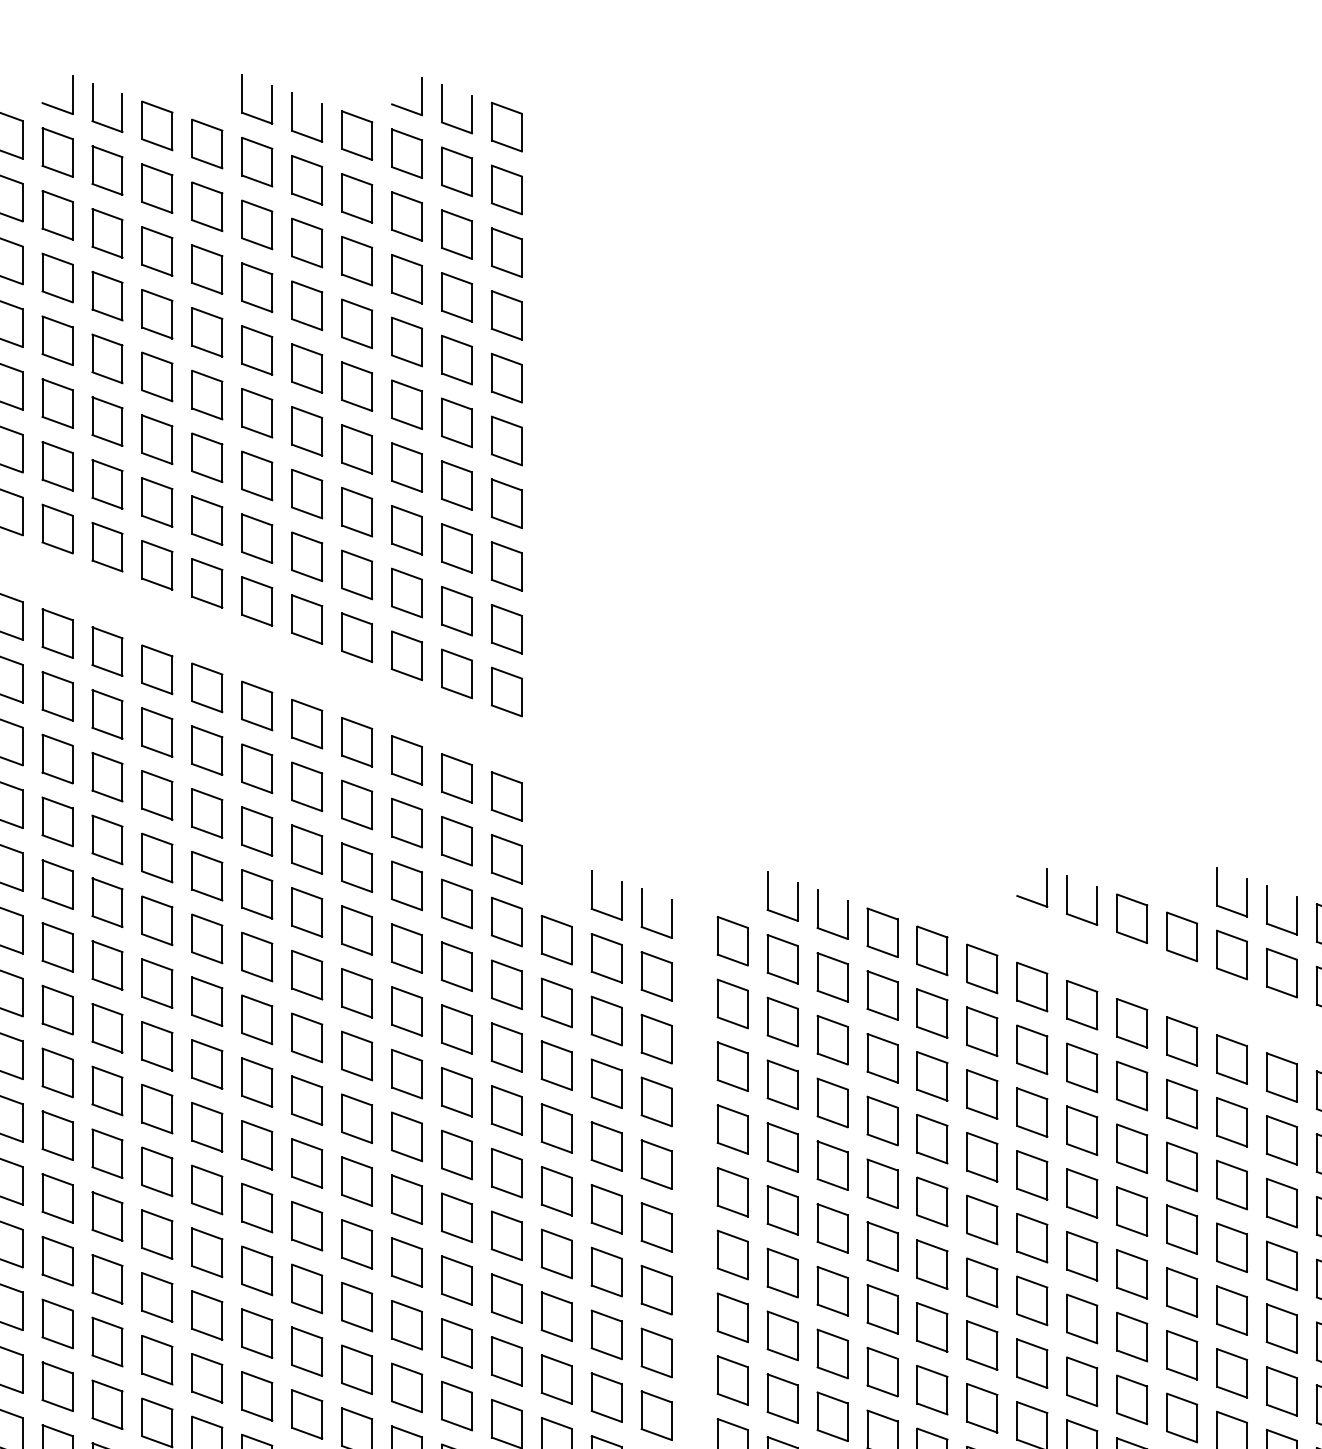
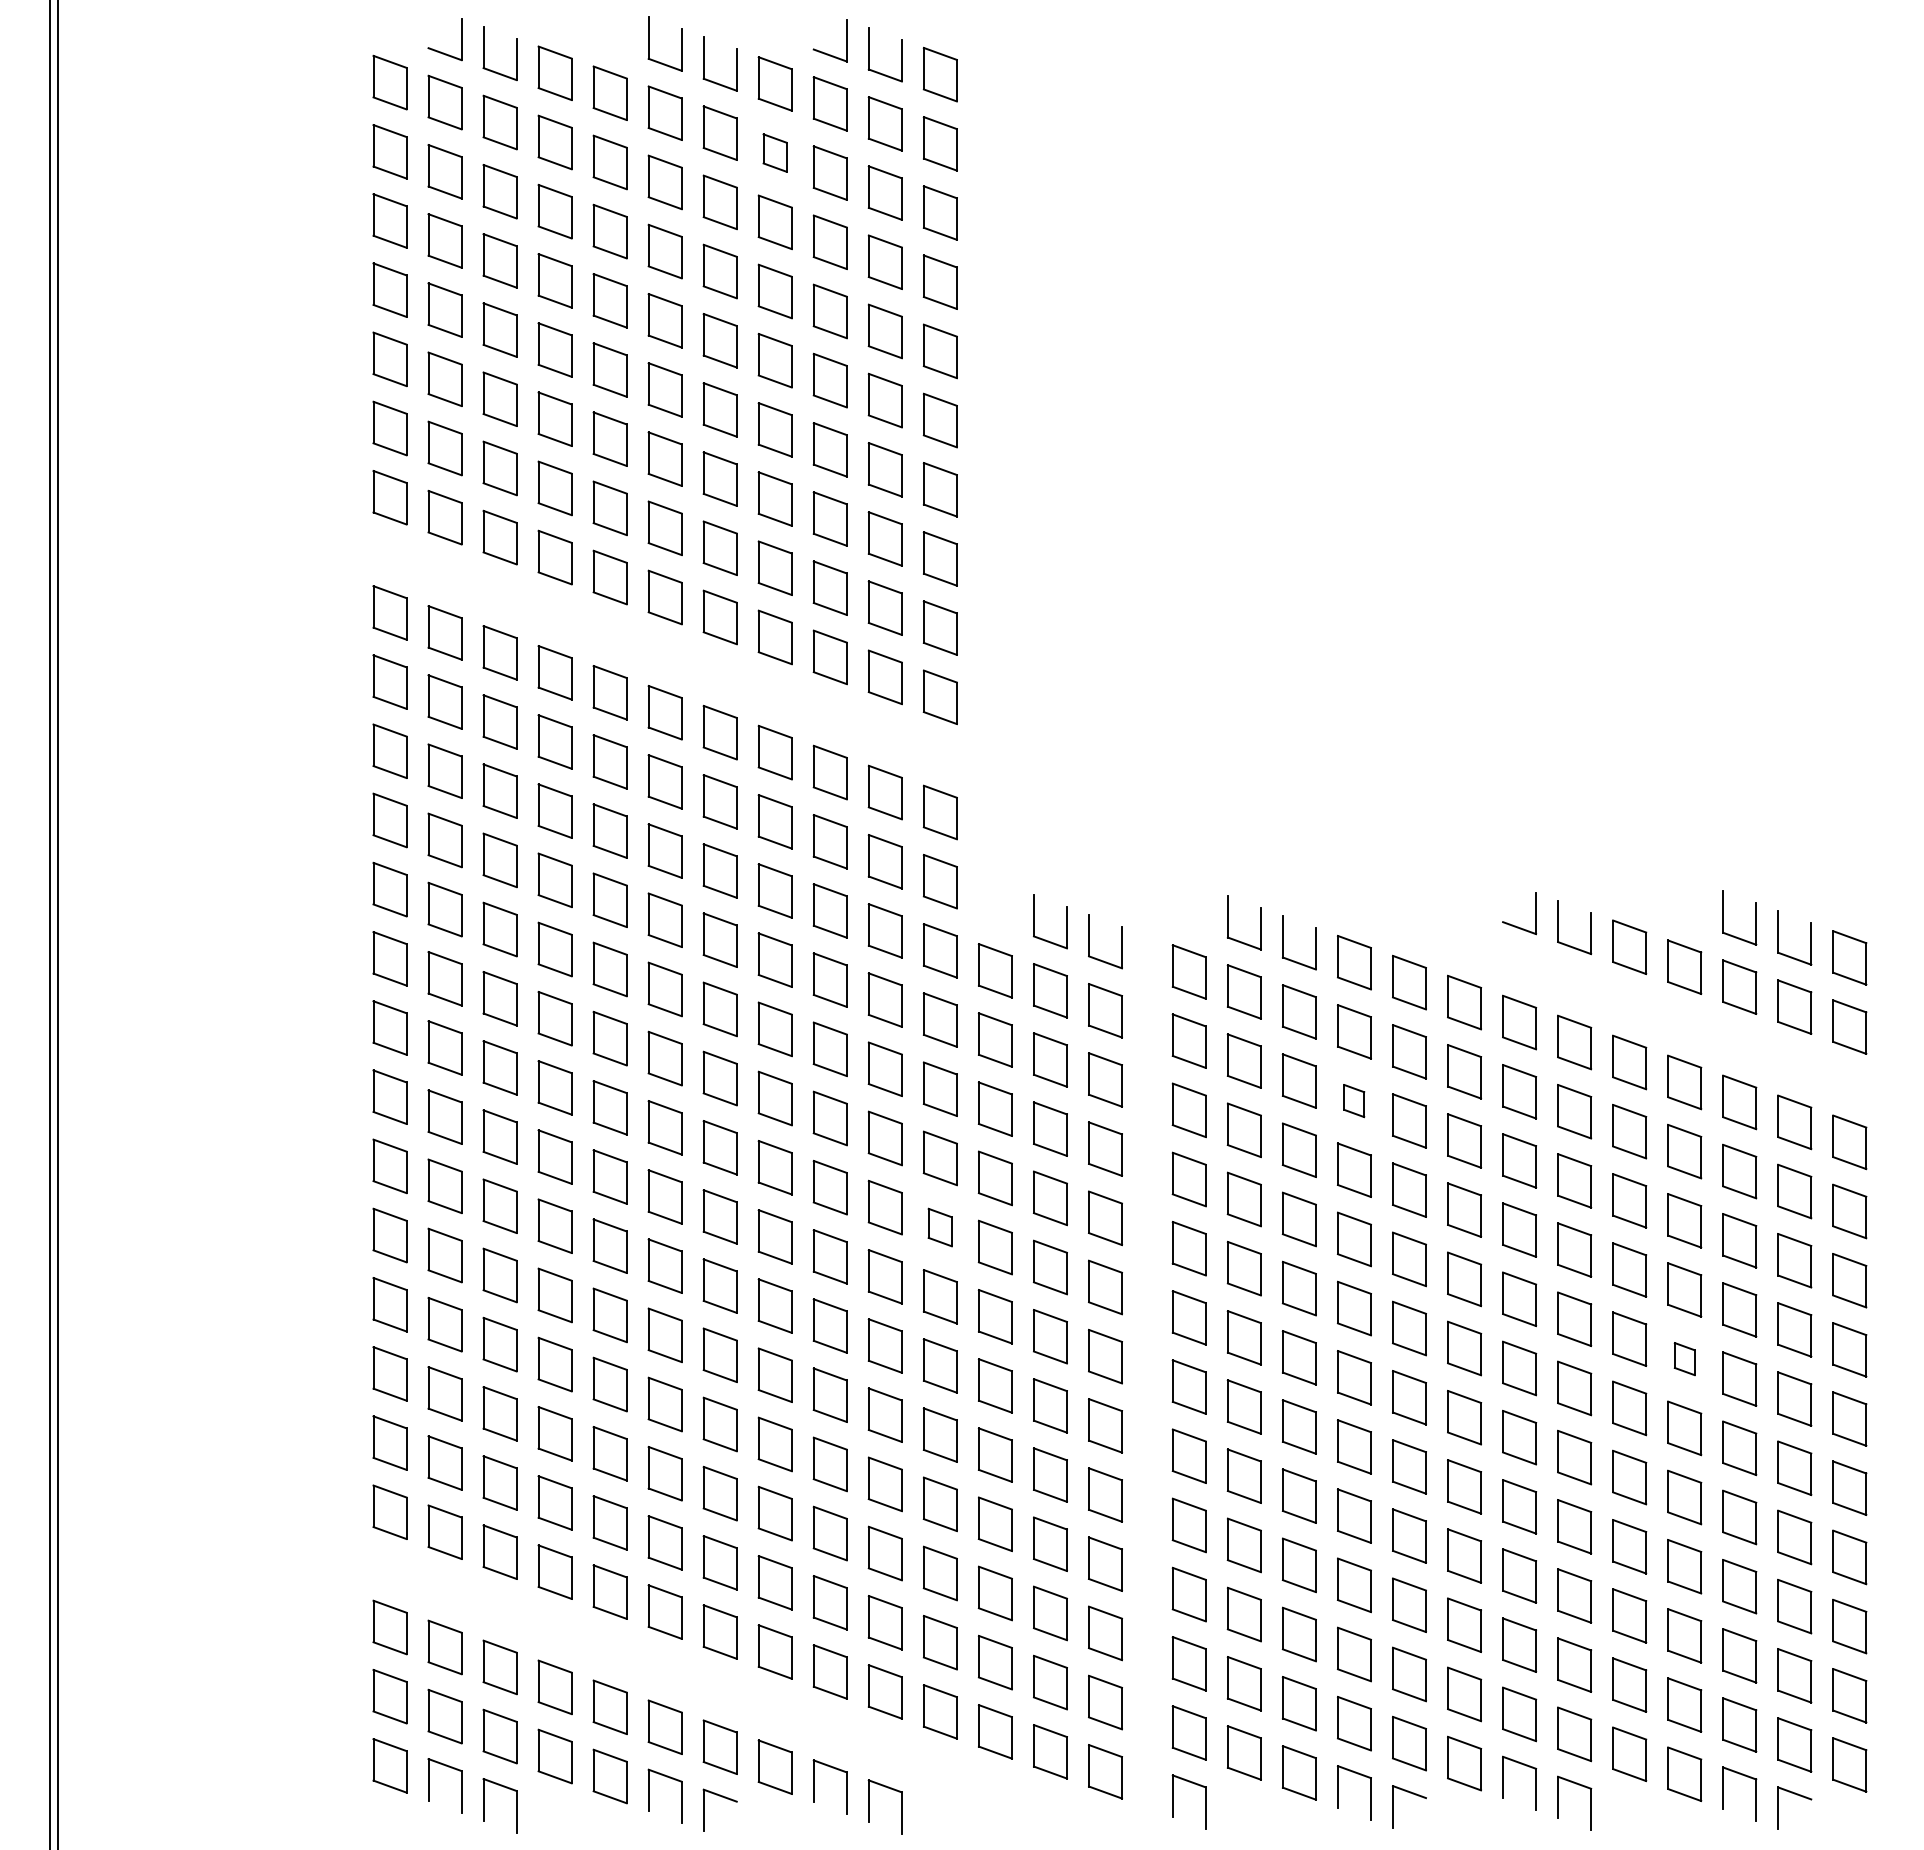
part: (356, 197) -> (774, 152), size x0.7
part: (881, 1057) -> (1353, 1100), size x0.6
part: (506, 1173) -> (939, 1227), size x0.7
part: (1181, 1291) -> (1684, 1358), size x0.6

